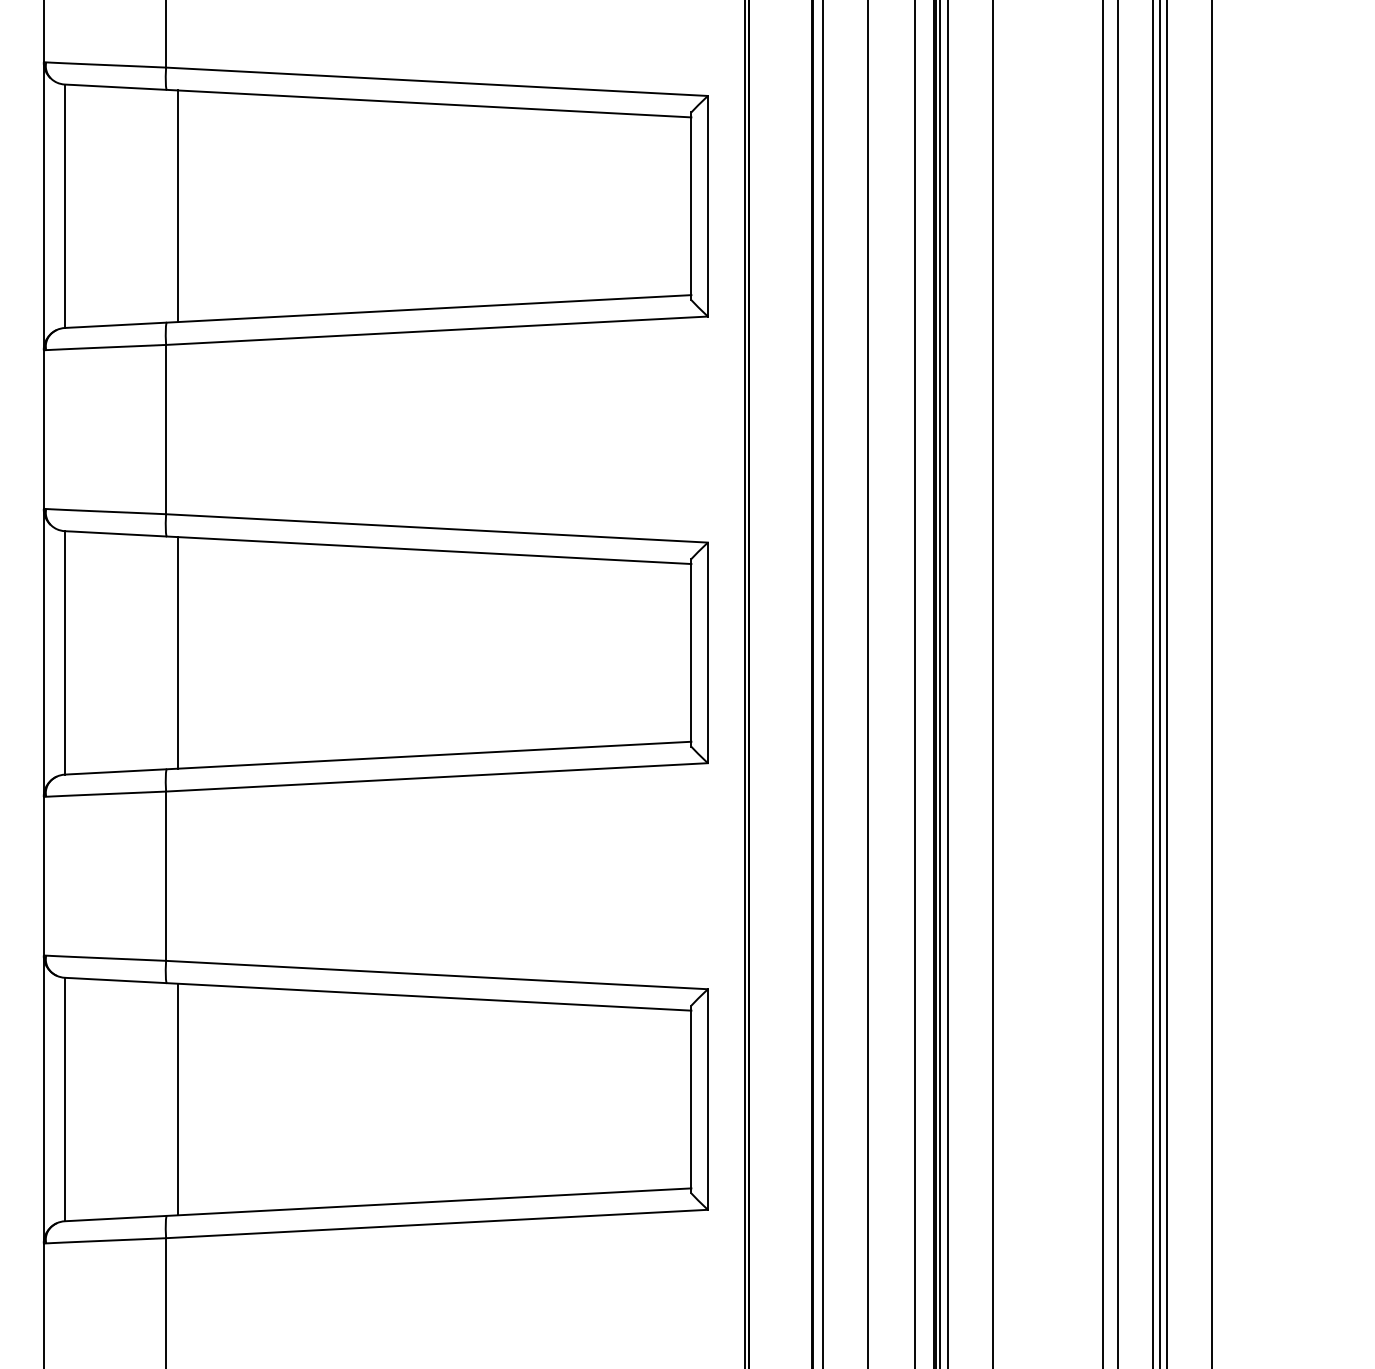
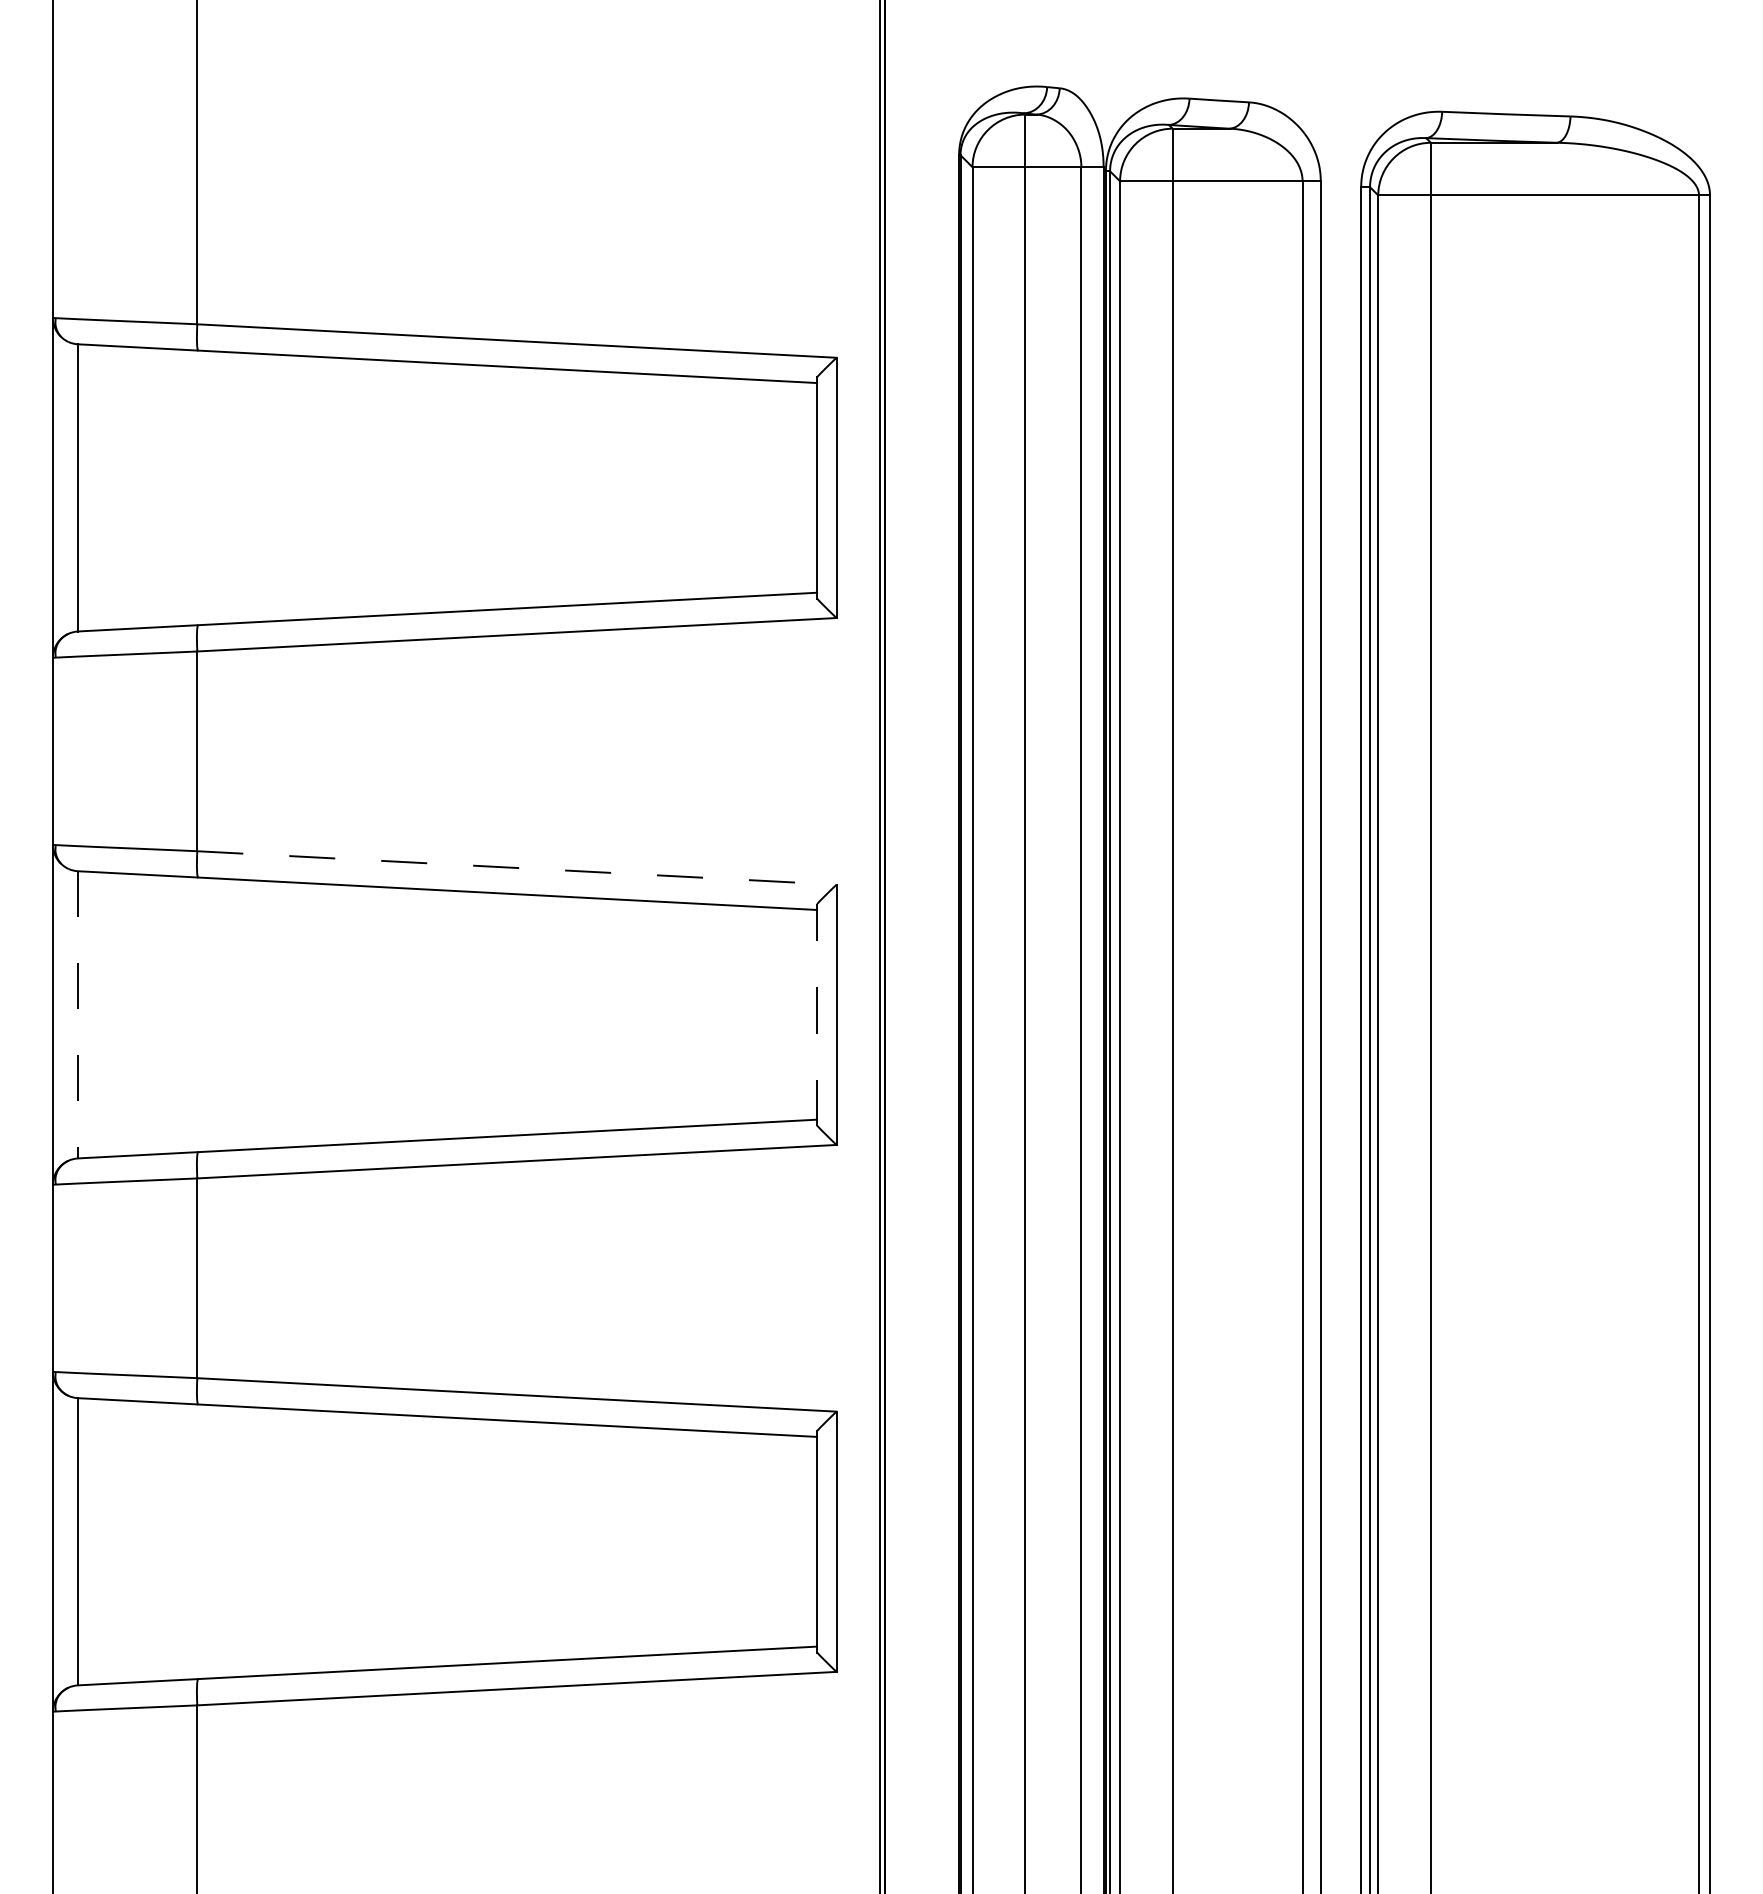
line: (178, 205) -> (211, 487), removed
line: (437, 528) -> (517, 868), solid -> dashed
line: (64, 652) -> (77, 1014), solid -> dashed
line: (178, 652) -> (211, 1014), removed
line: (691, 652) -> (817, 1014), solid -> dashed
line: (178, 1099) -> (211, 1541), removed

